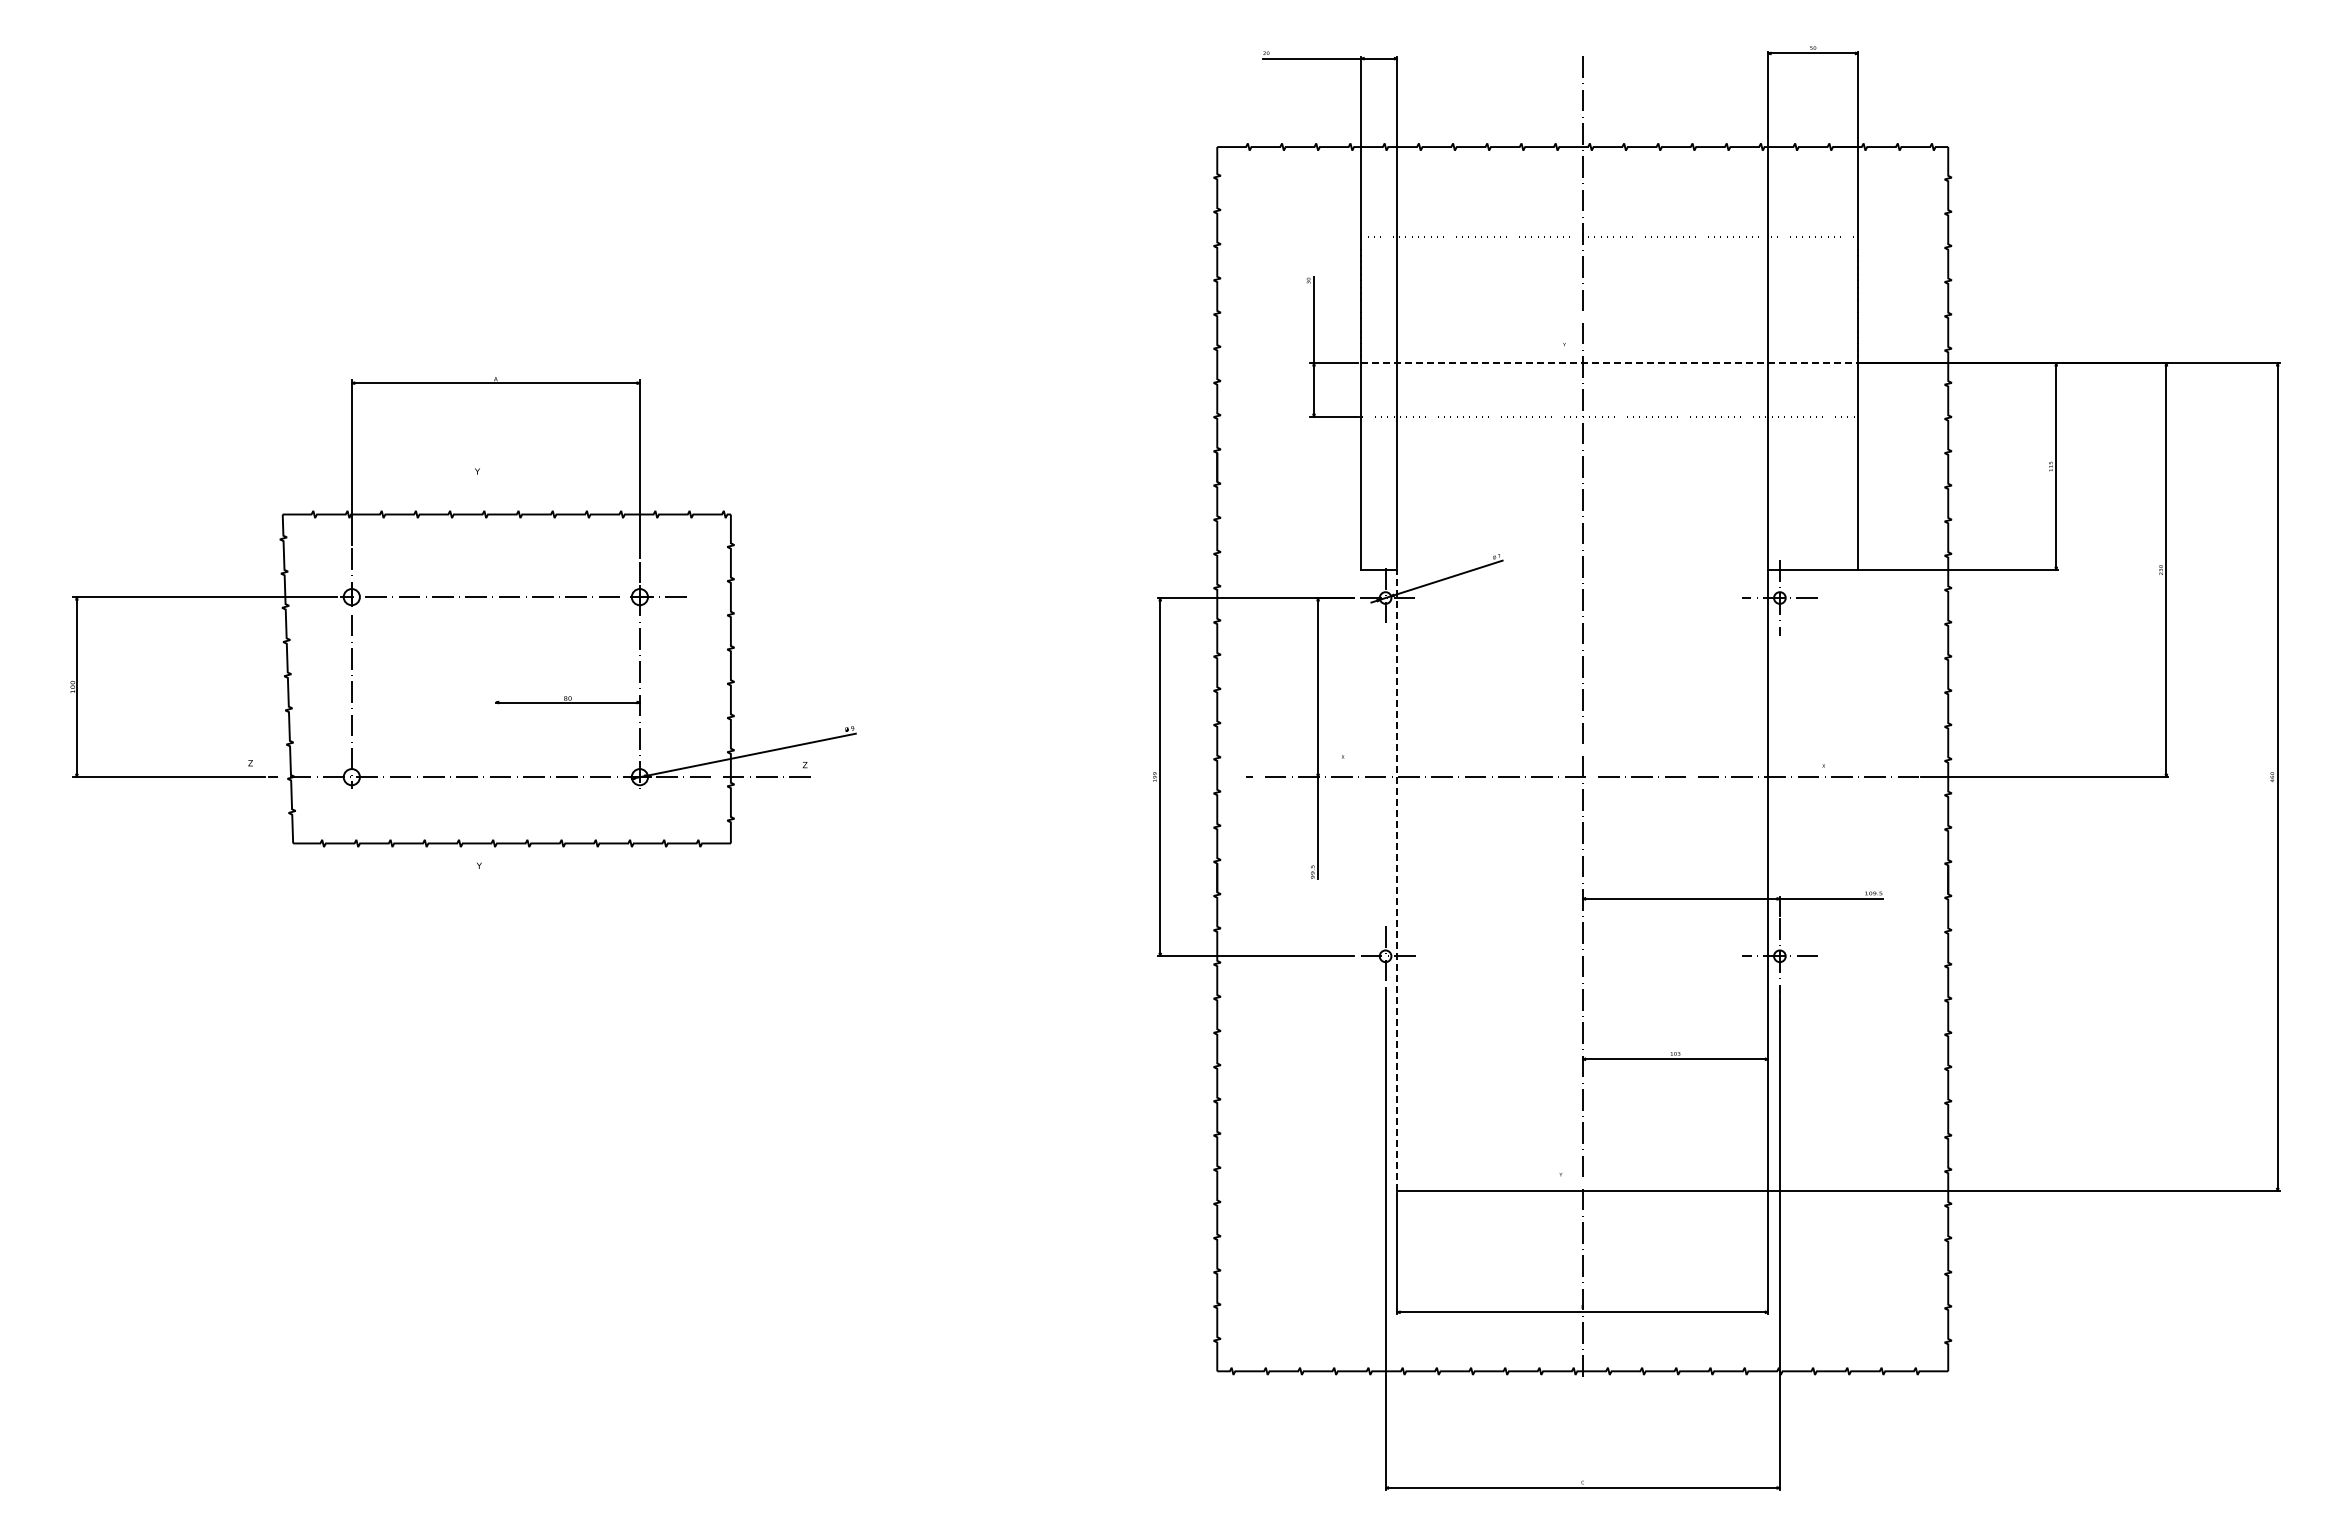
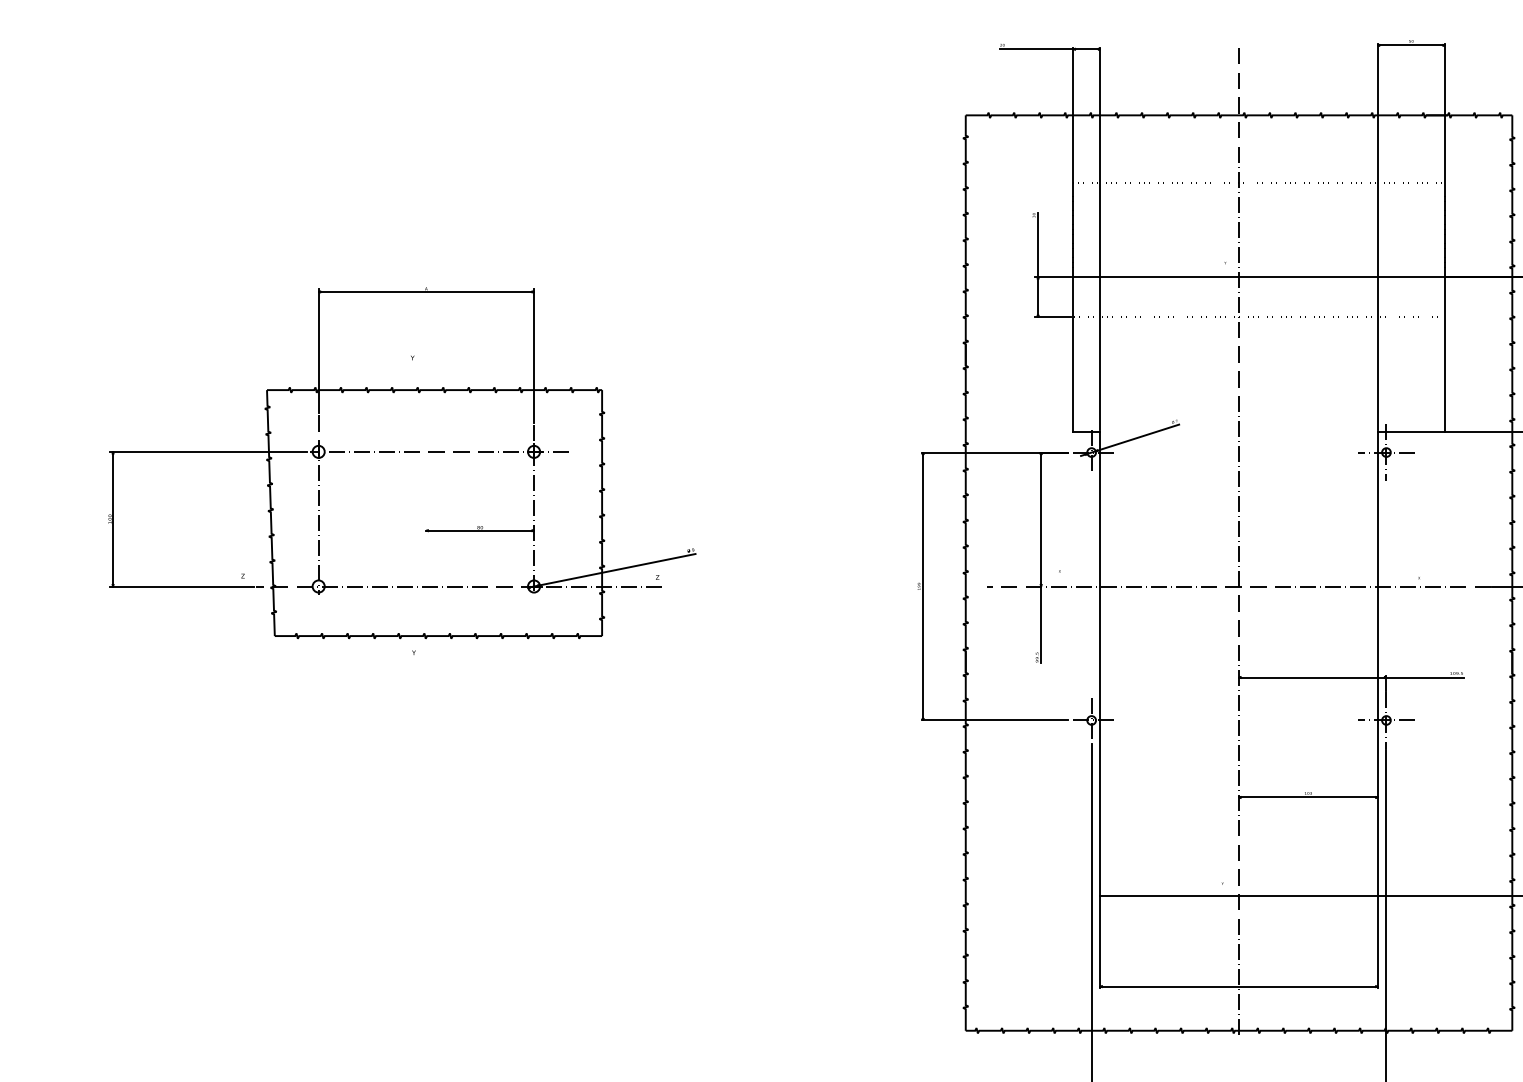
line: (1610, 363) -> (1259, 277), dashed -> solid
line: (1397, 880) -> (1100, 663), dashed -> solid

